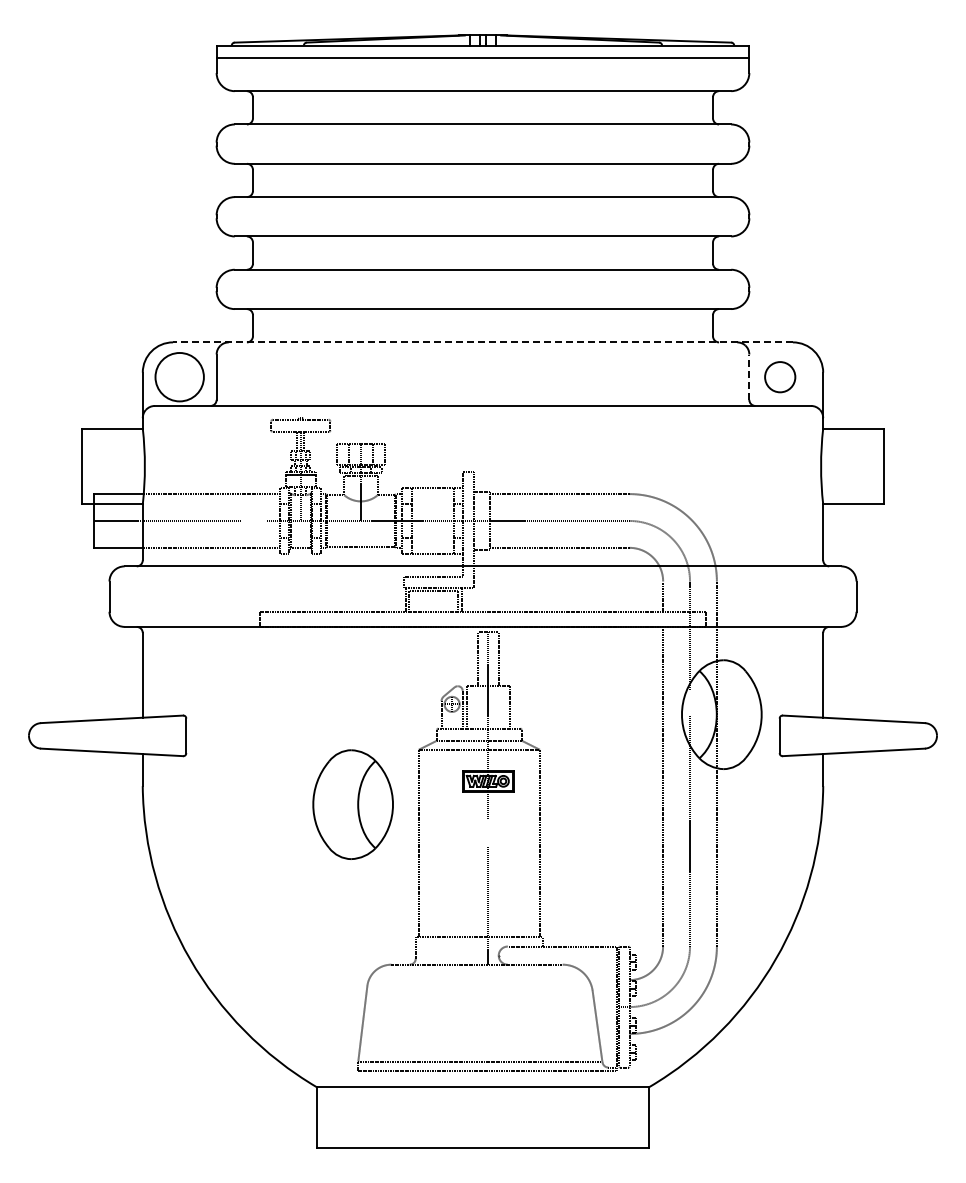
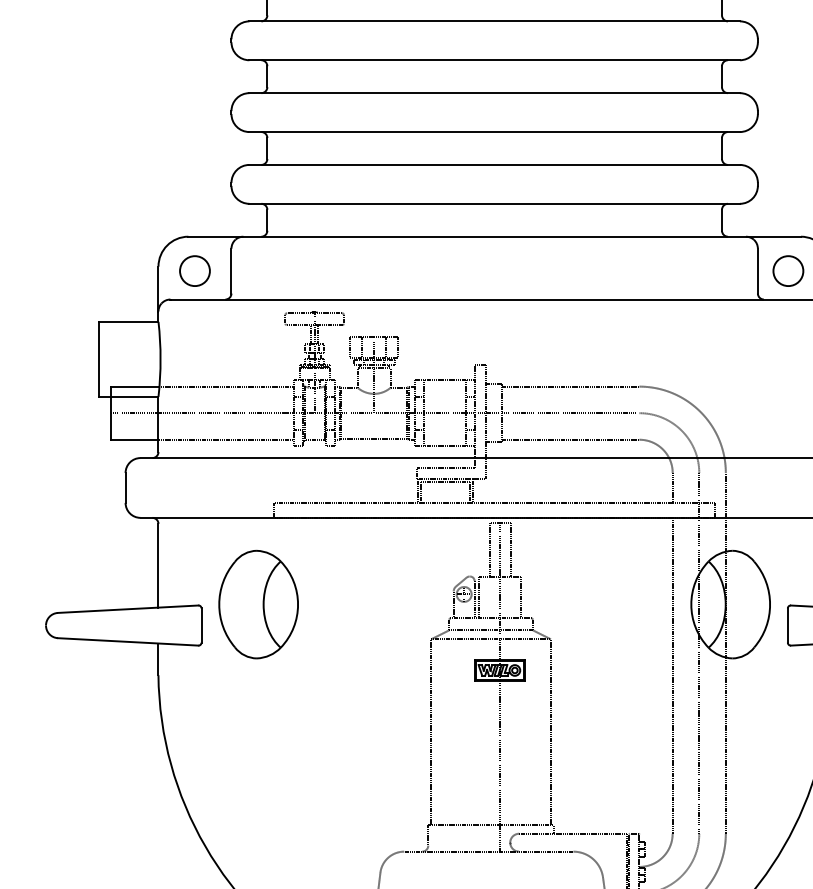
line: (483, 342) -> (495, 236), dashed -> solid
circle: (179, 377) -> (194, 271), size x0.62
line: (749, 377) -> (758, 271), dashed -> solid
part: (352, 804) -> (258, 604), moved

